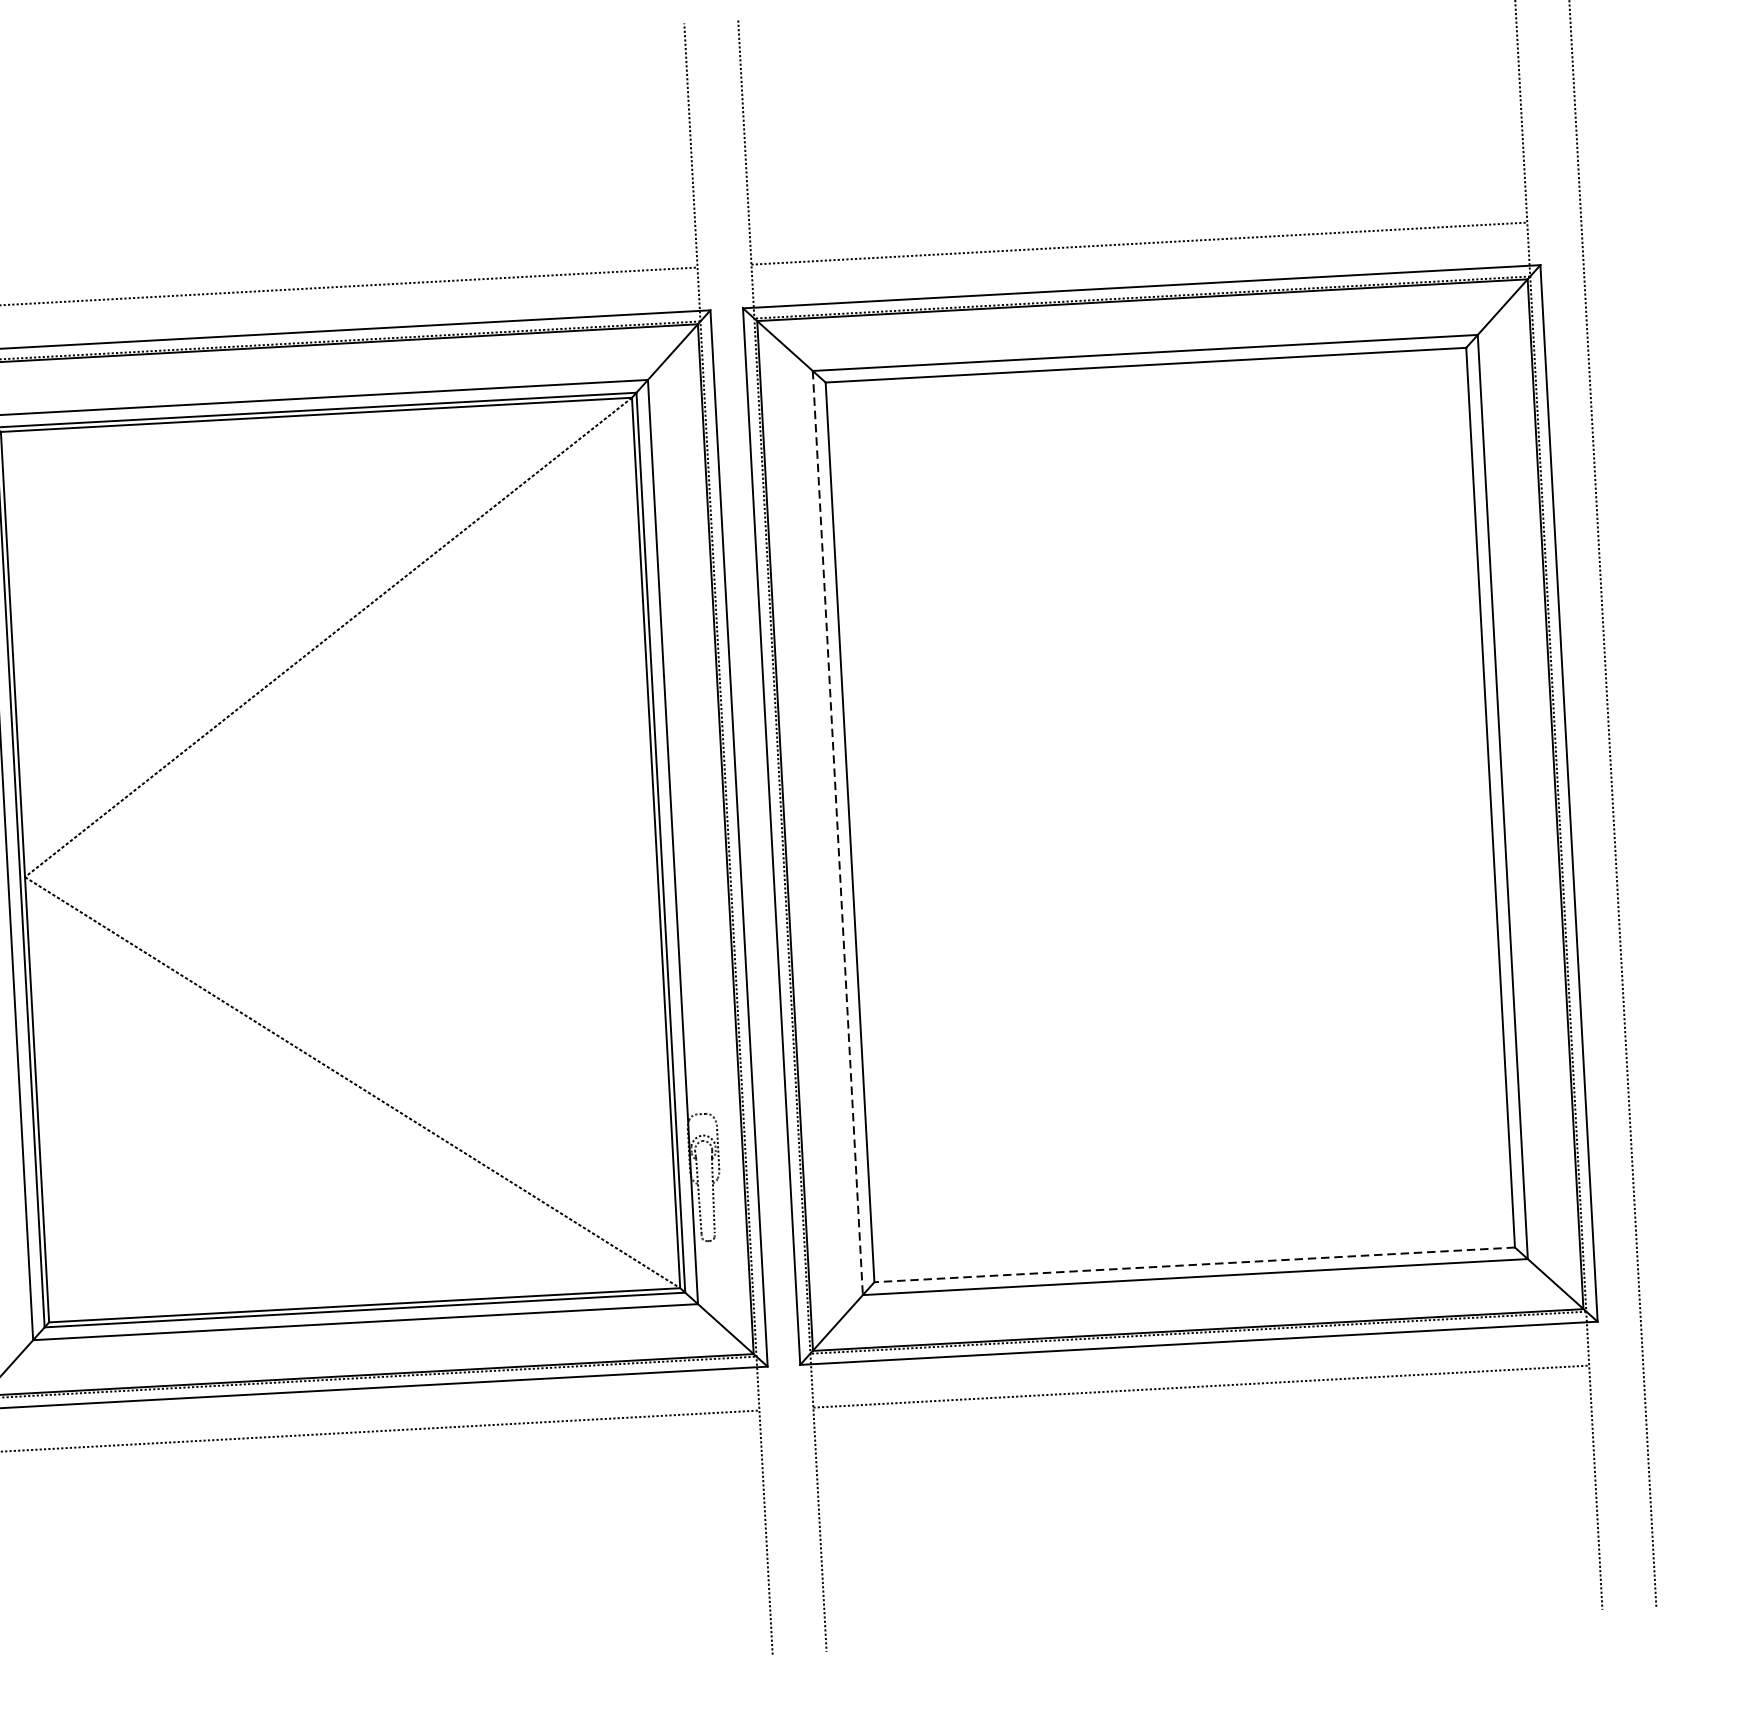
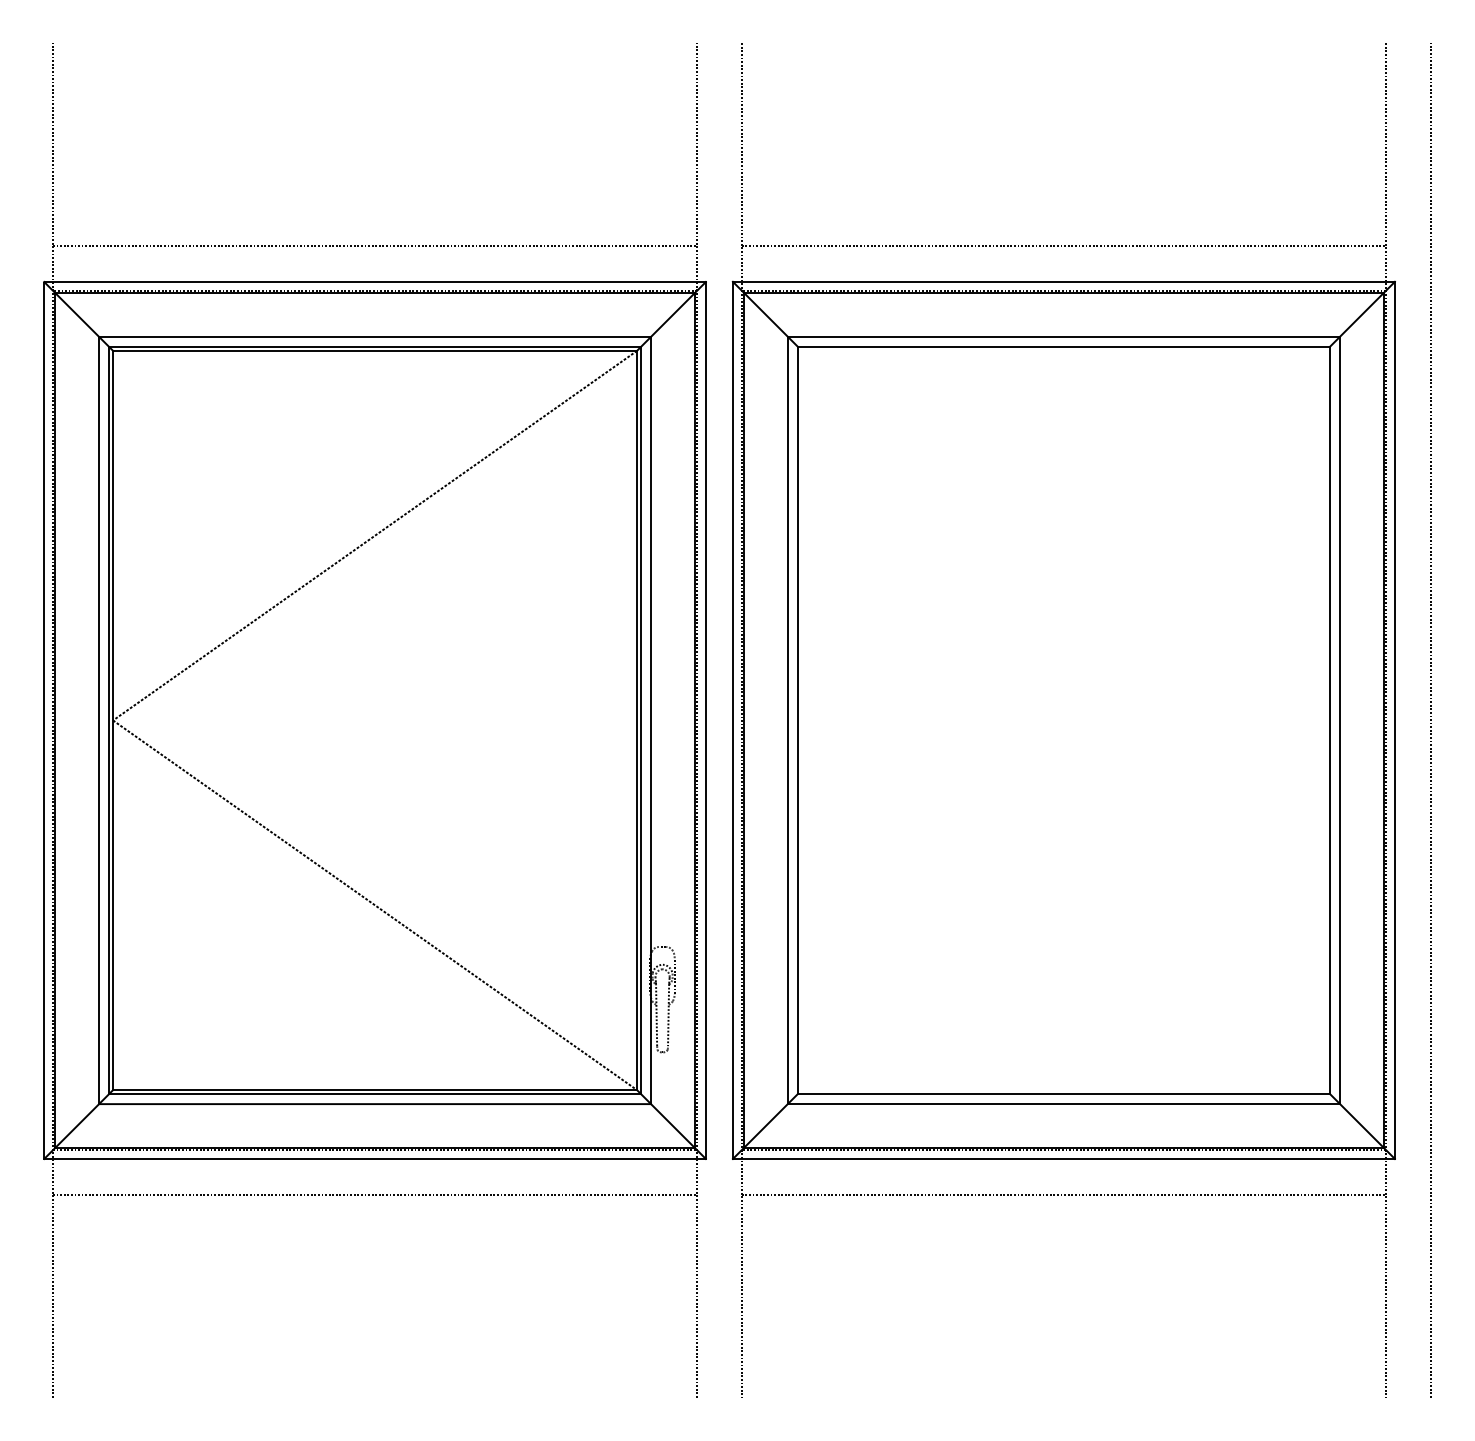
line: (837, 833) -> (787, 720), dashed -> solid
line: (1194, 1264) -> (1063, 1093), dashed -> solid

